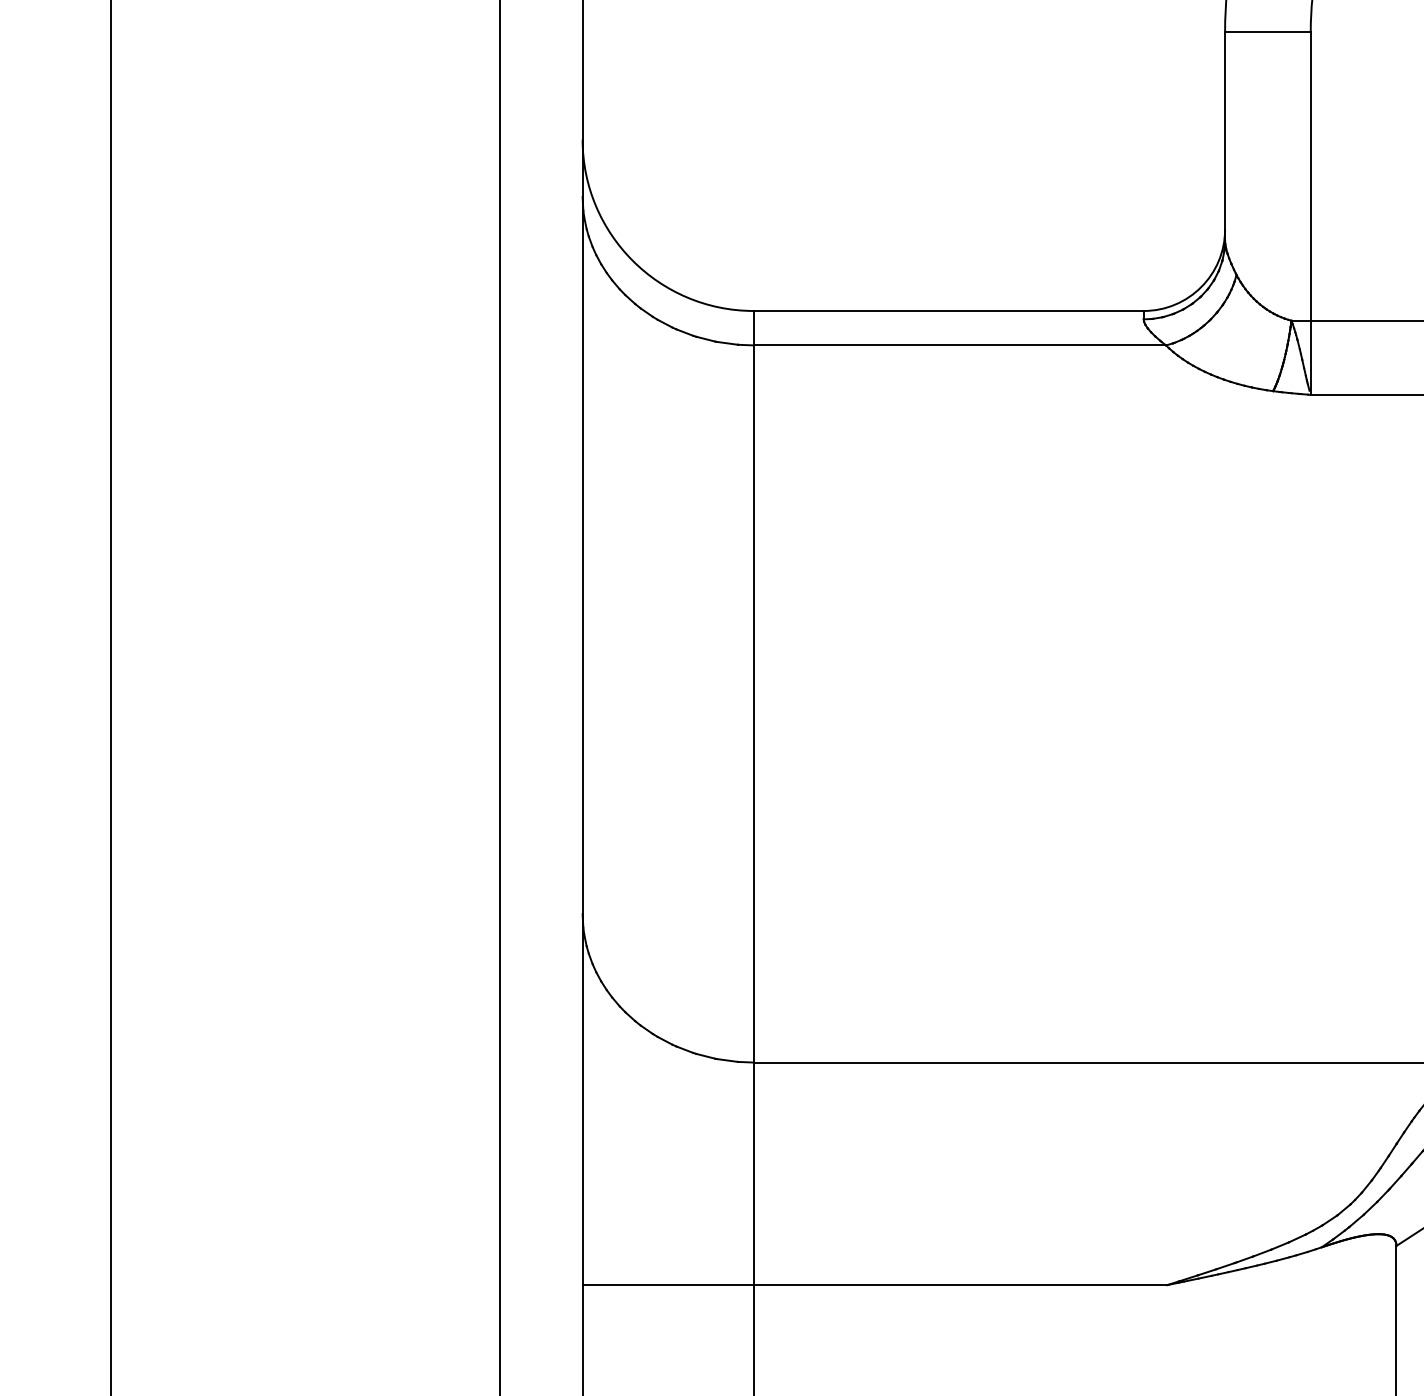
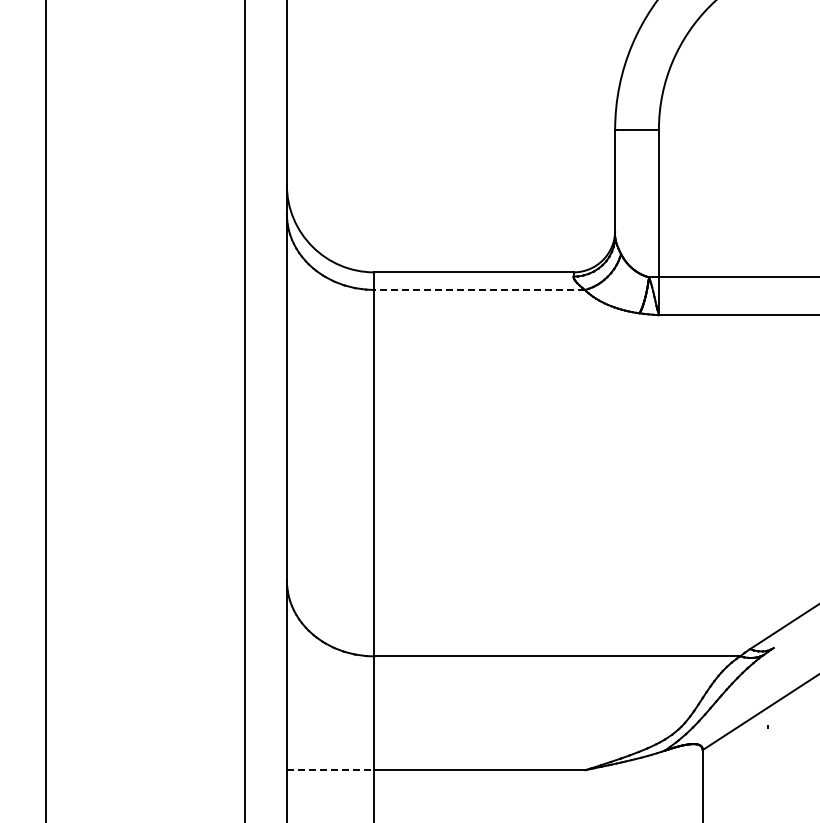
line: (959, 344) -> (479, 289), solid -> dashed
line: (668, 1285) -> (330, 770), solid -> dashed

